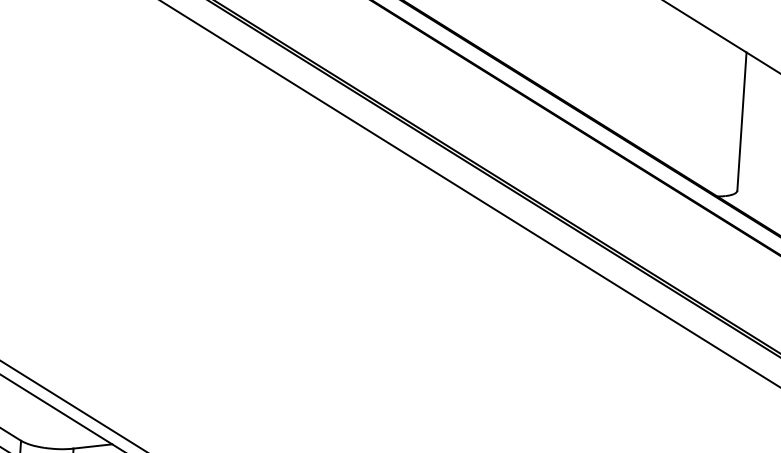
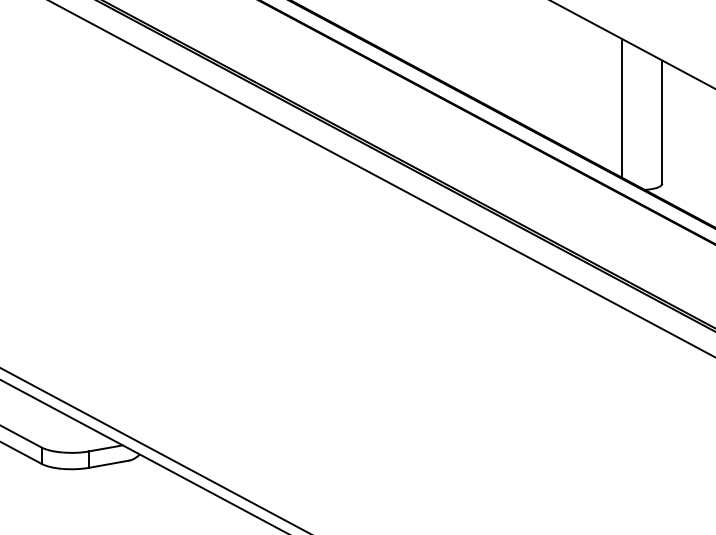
line: (698, 102) -> (622, 107), added

